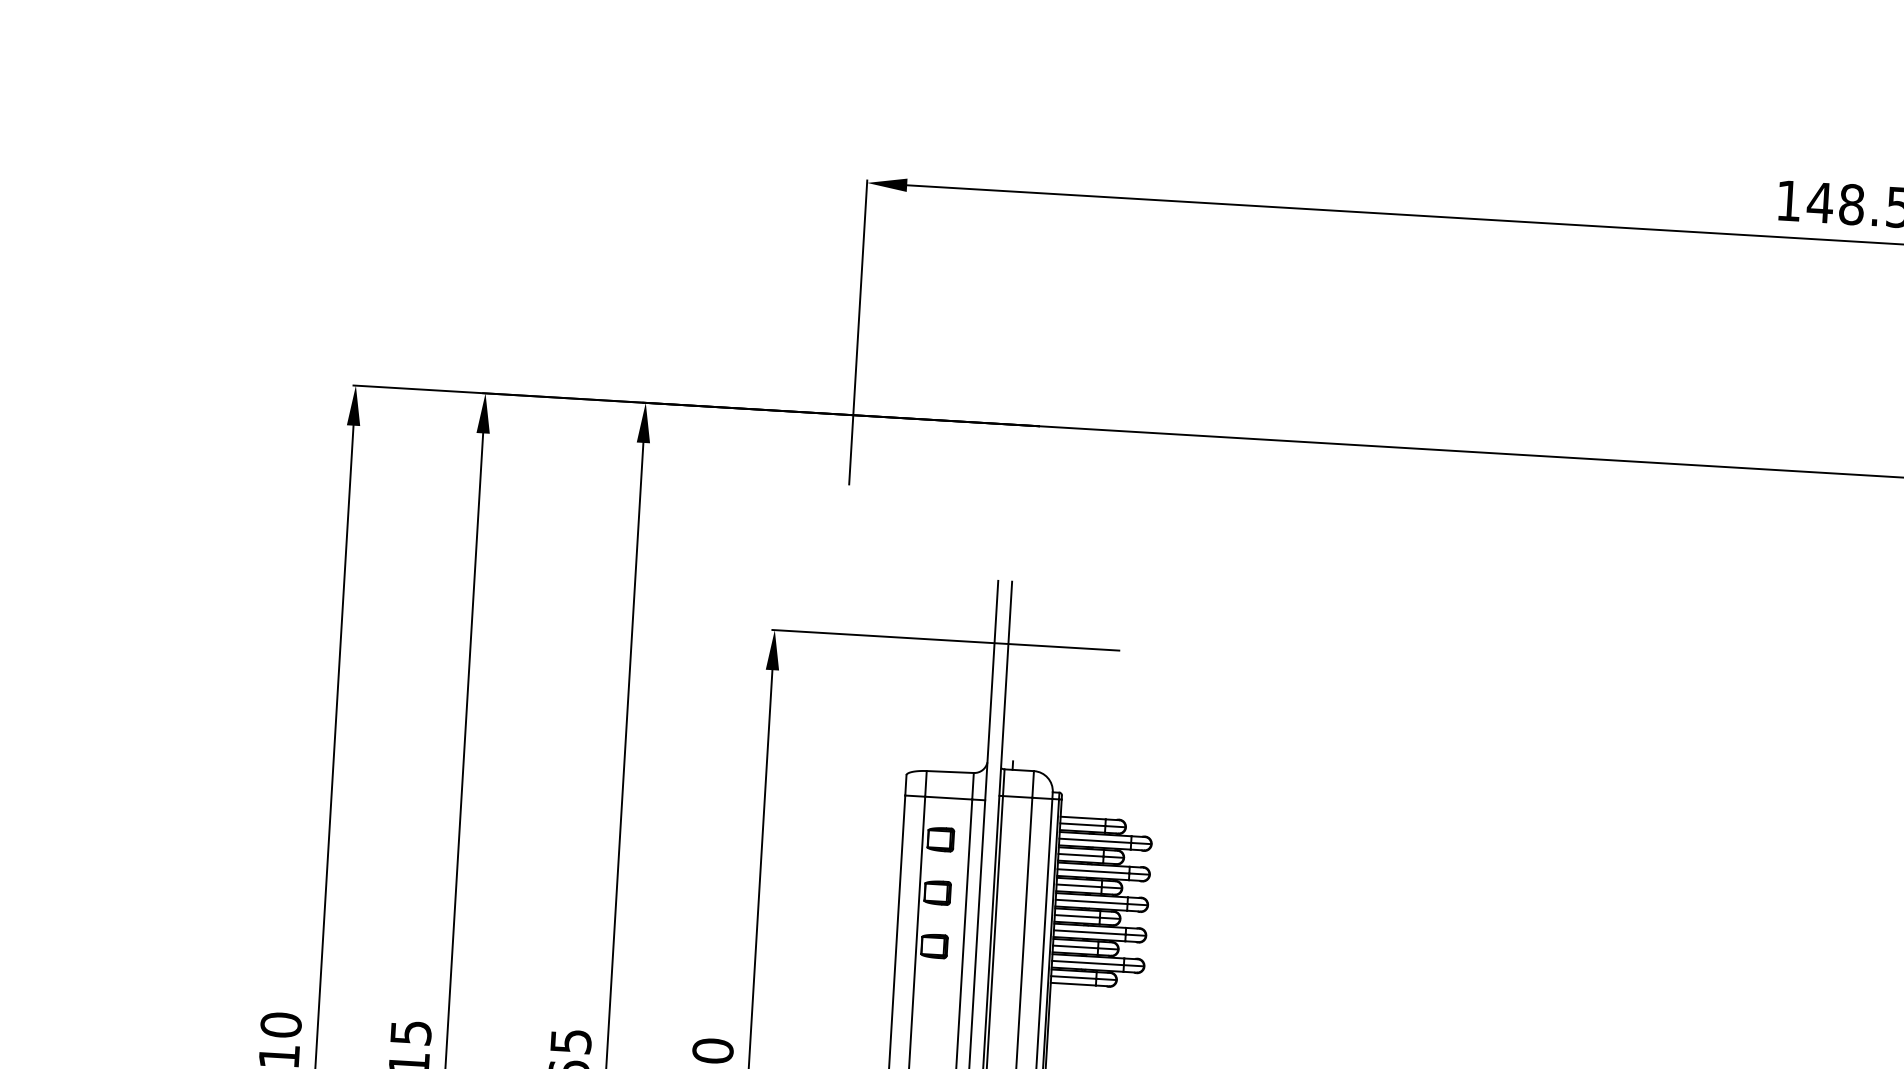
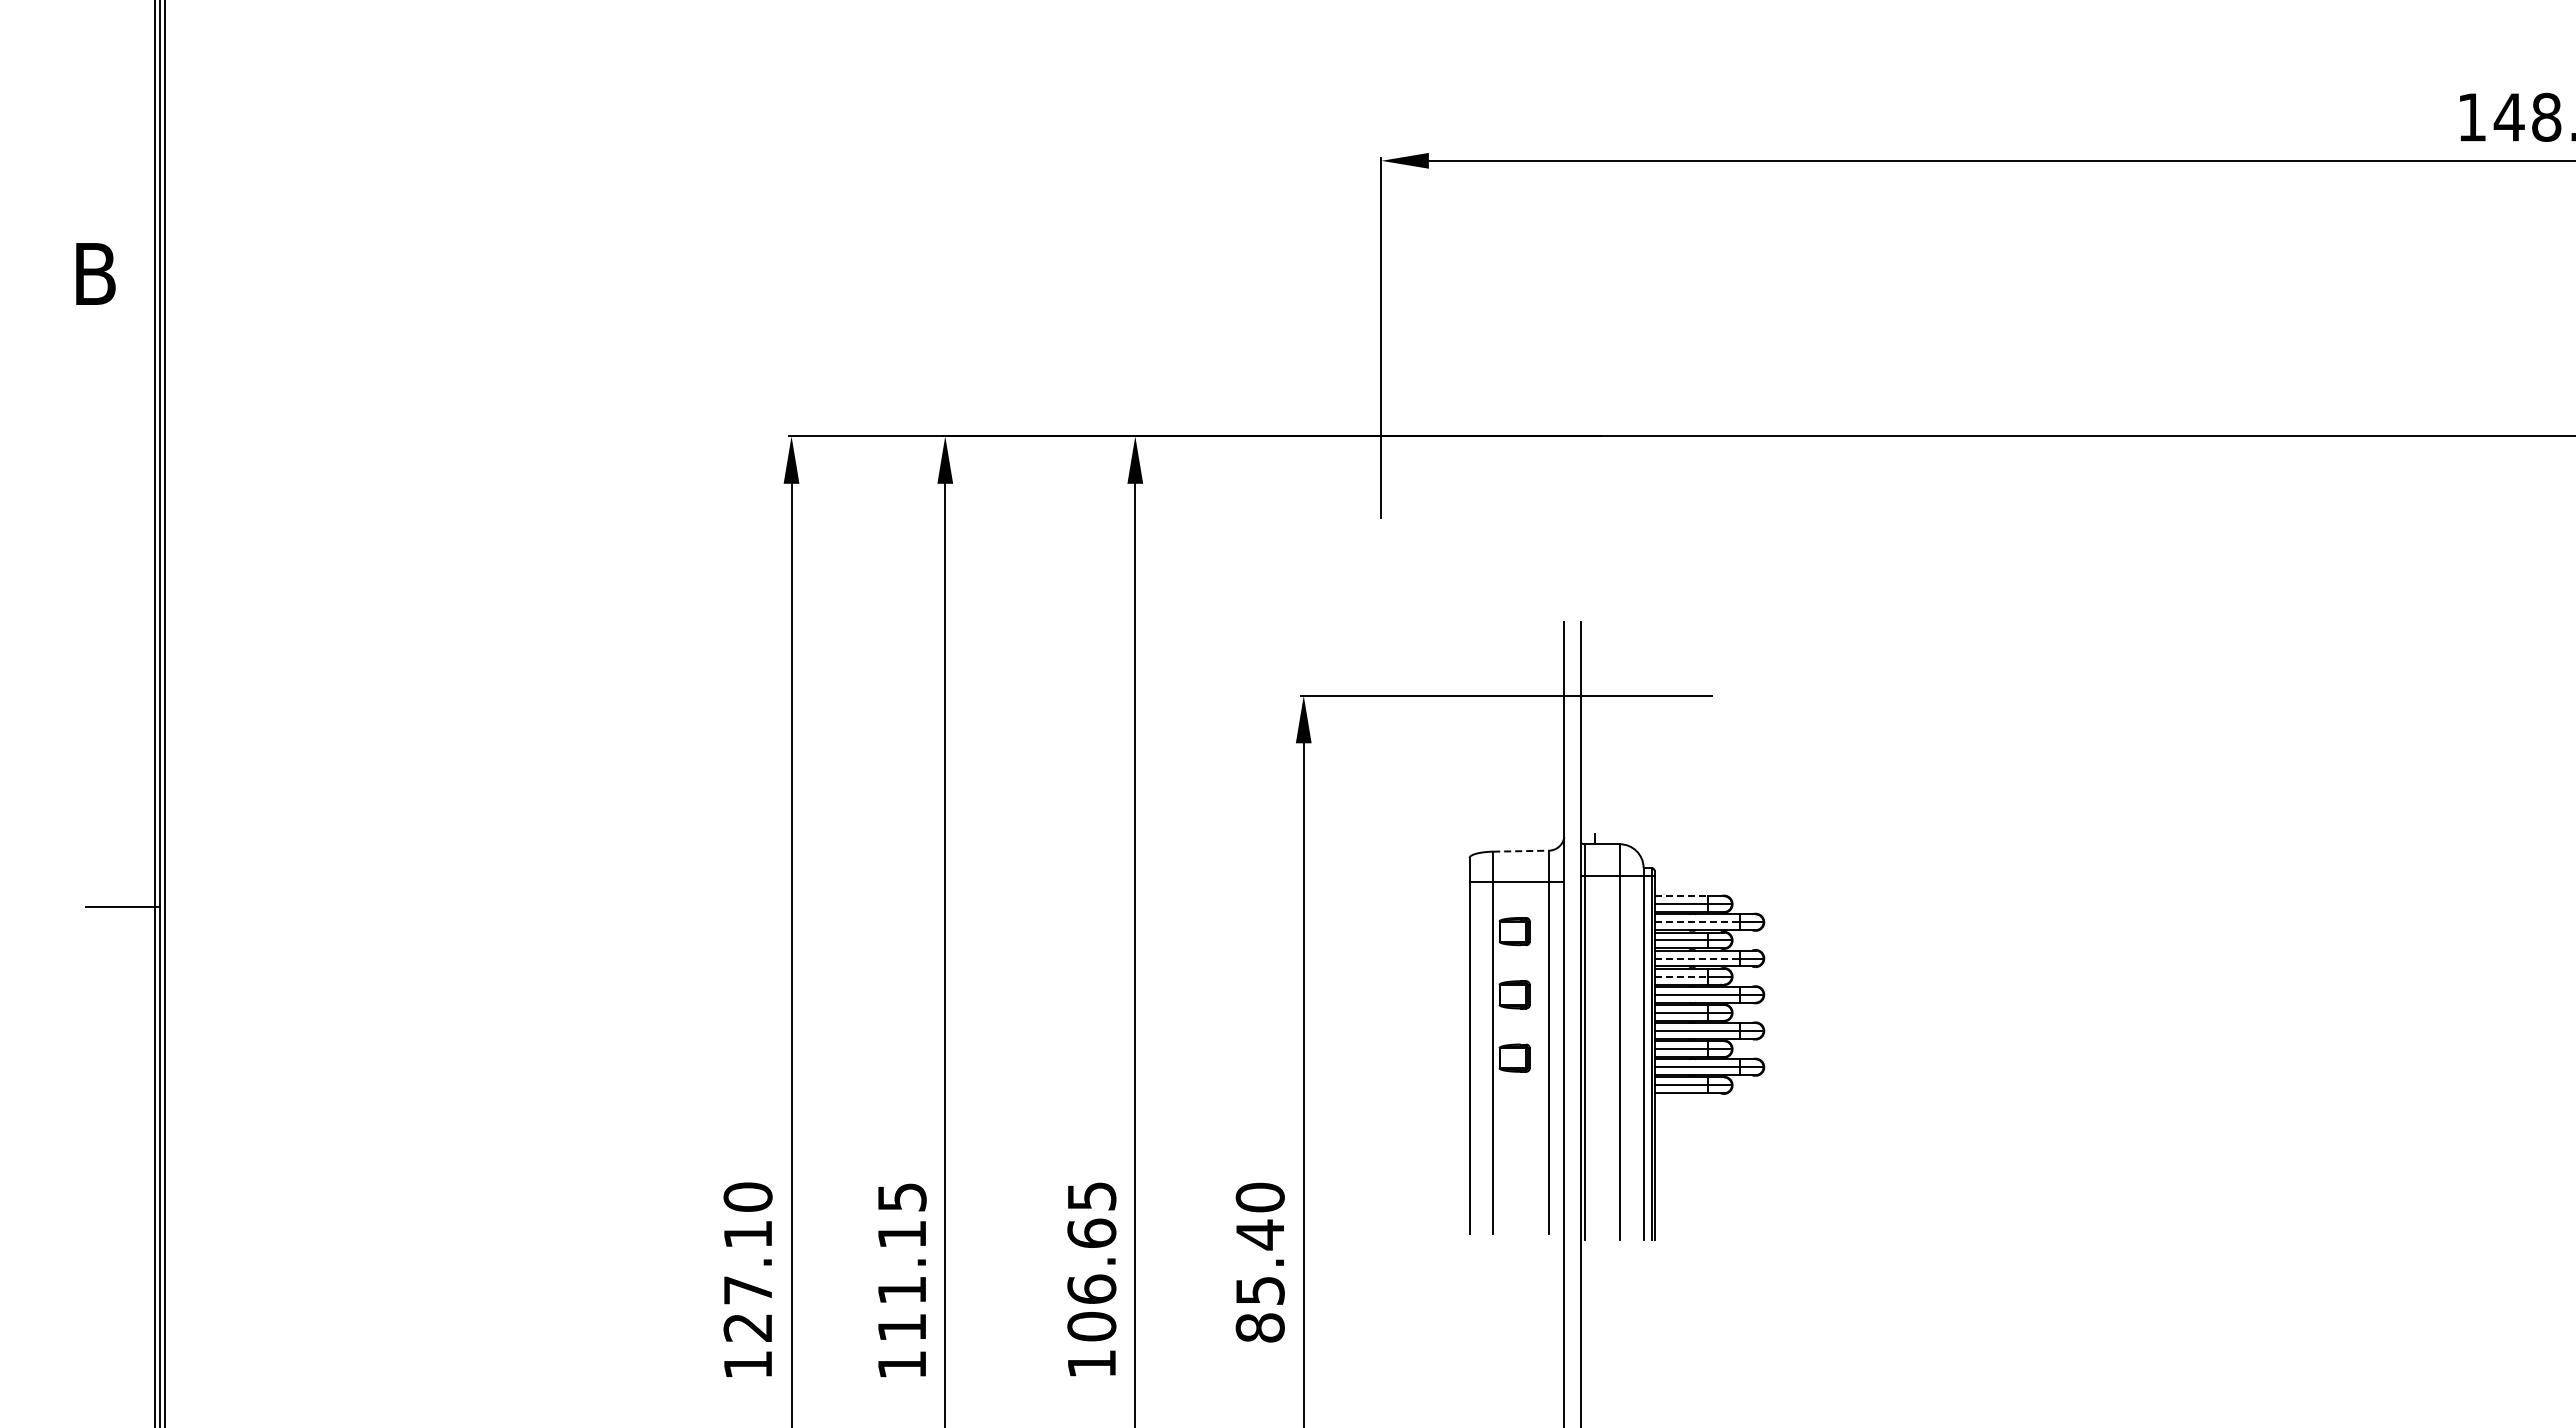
line: (950, 772) -> (1521, 851), solid -> dashed
line: (1083, 818) -> (1681, 896), solid -> dashed
line: (1095, 840) -> (1697, 922), solid -> dashed
line: (1093, 871) -> (1697, 958), solid -> dashed
line: (1079, 885) -> (1681, 976), solid -> dashed

